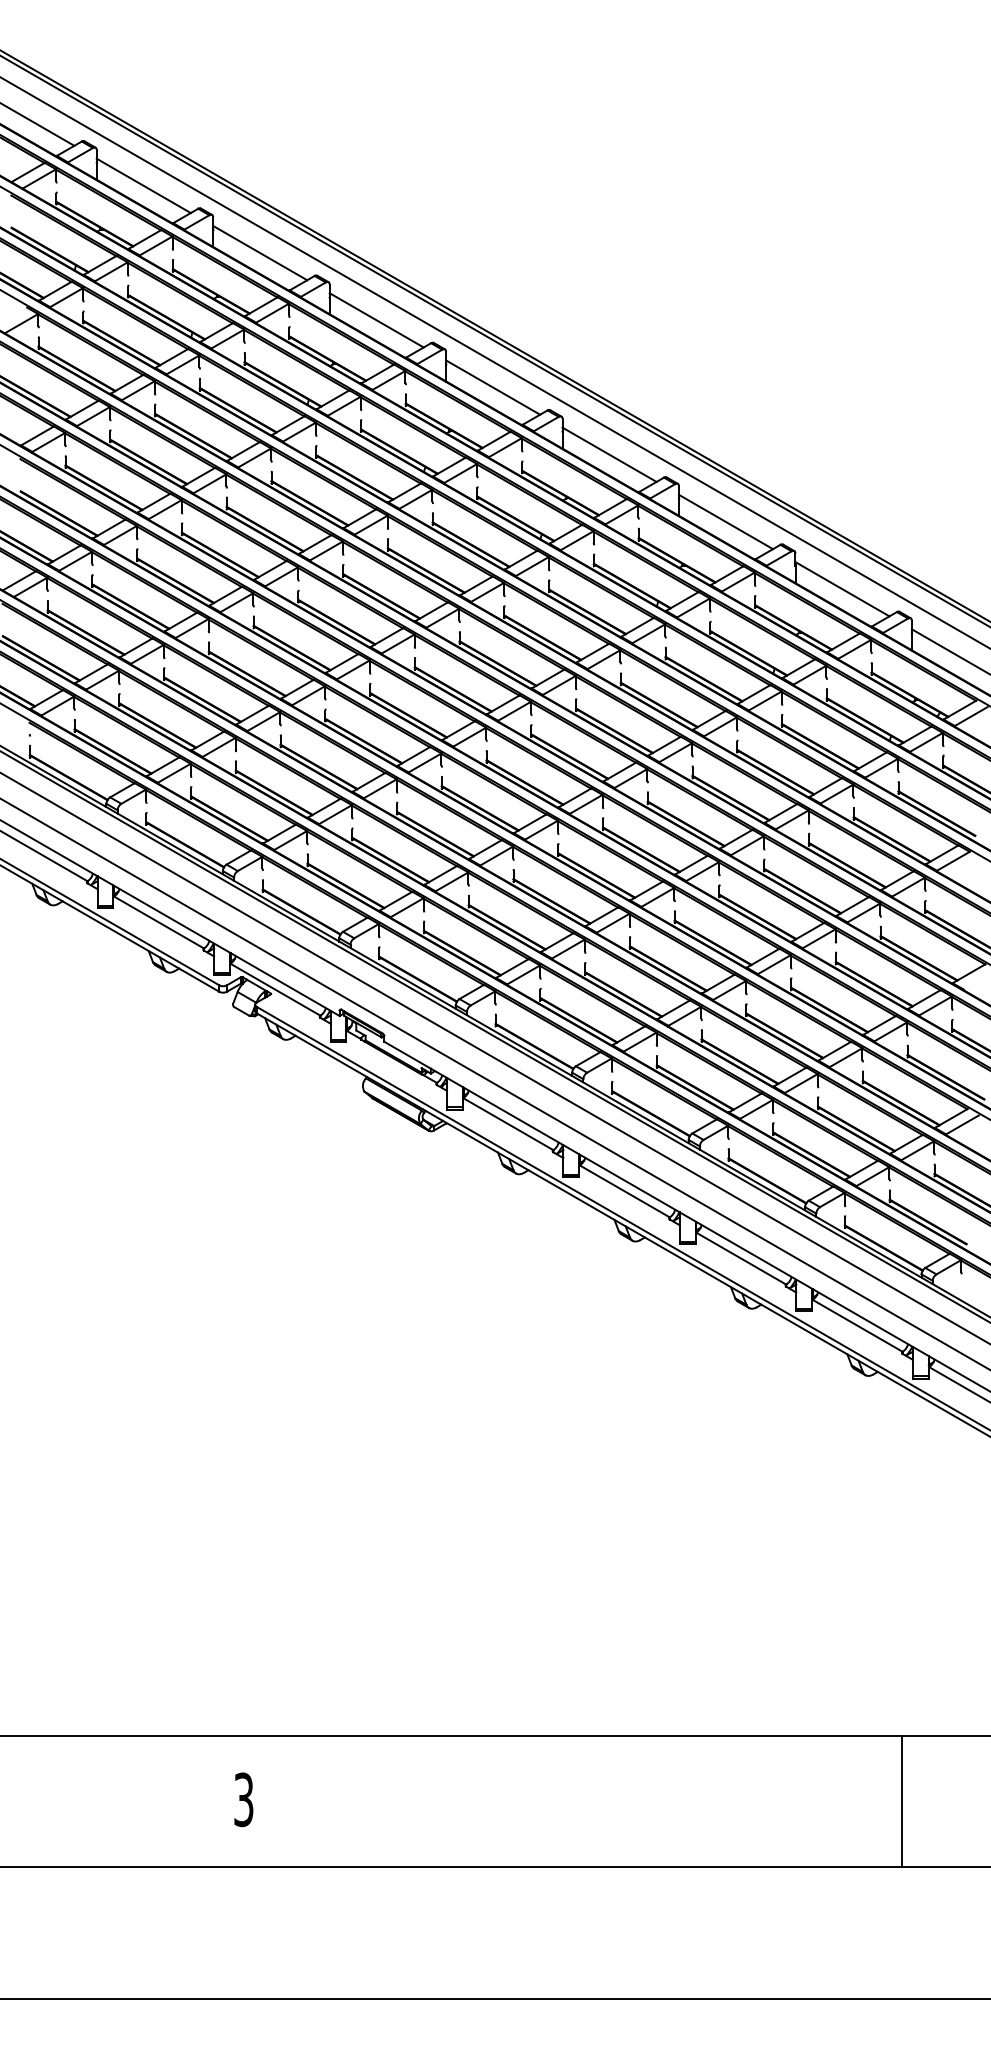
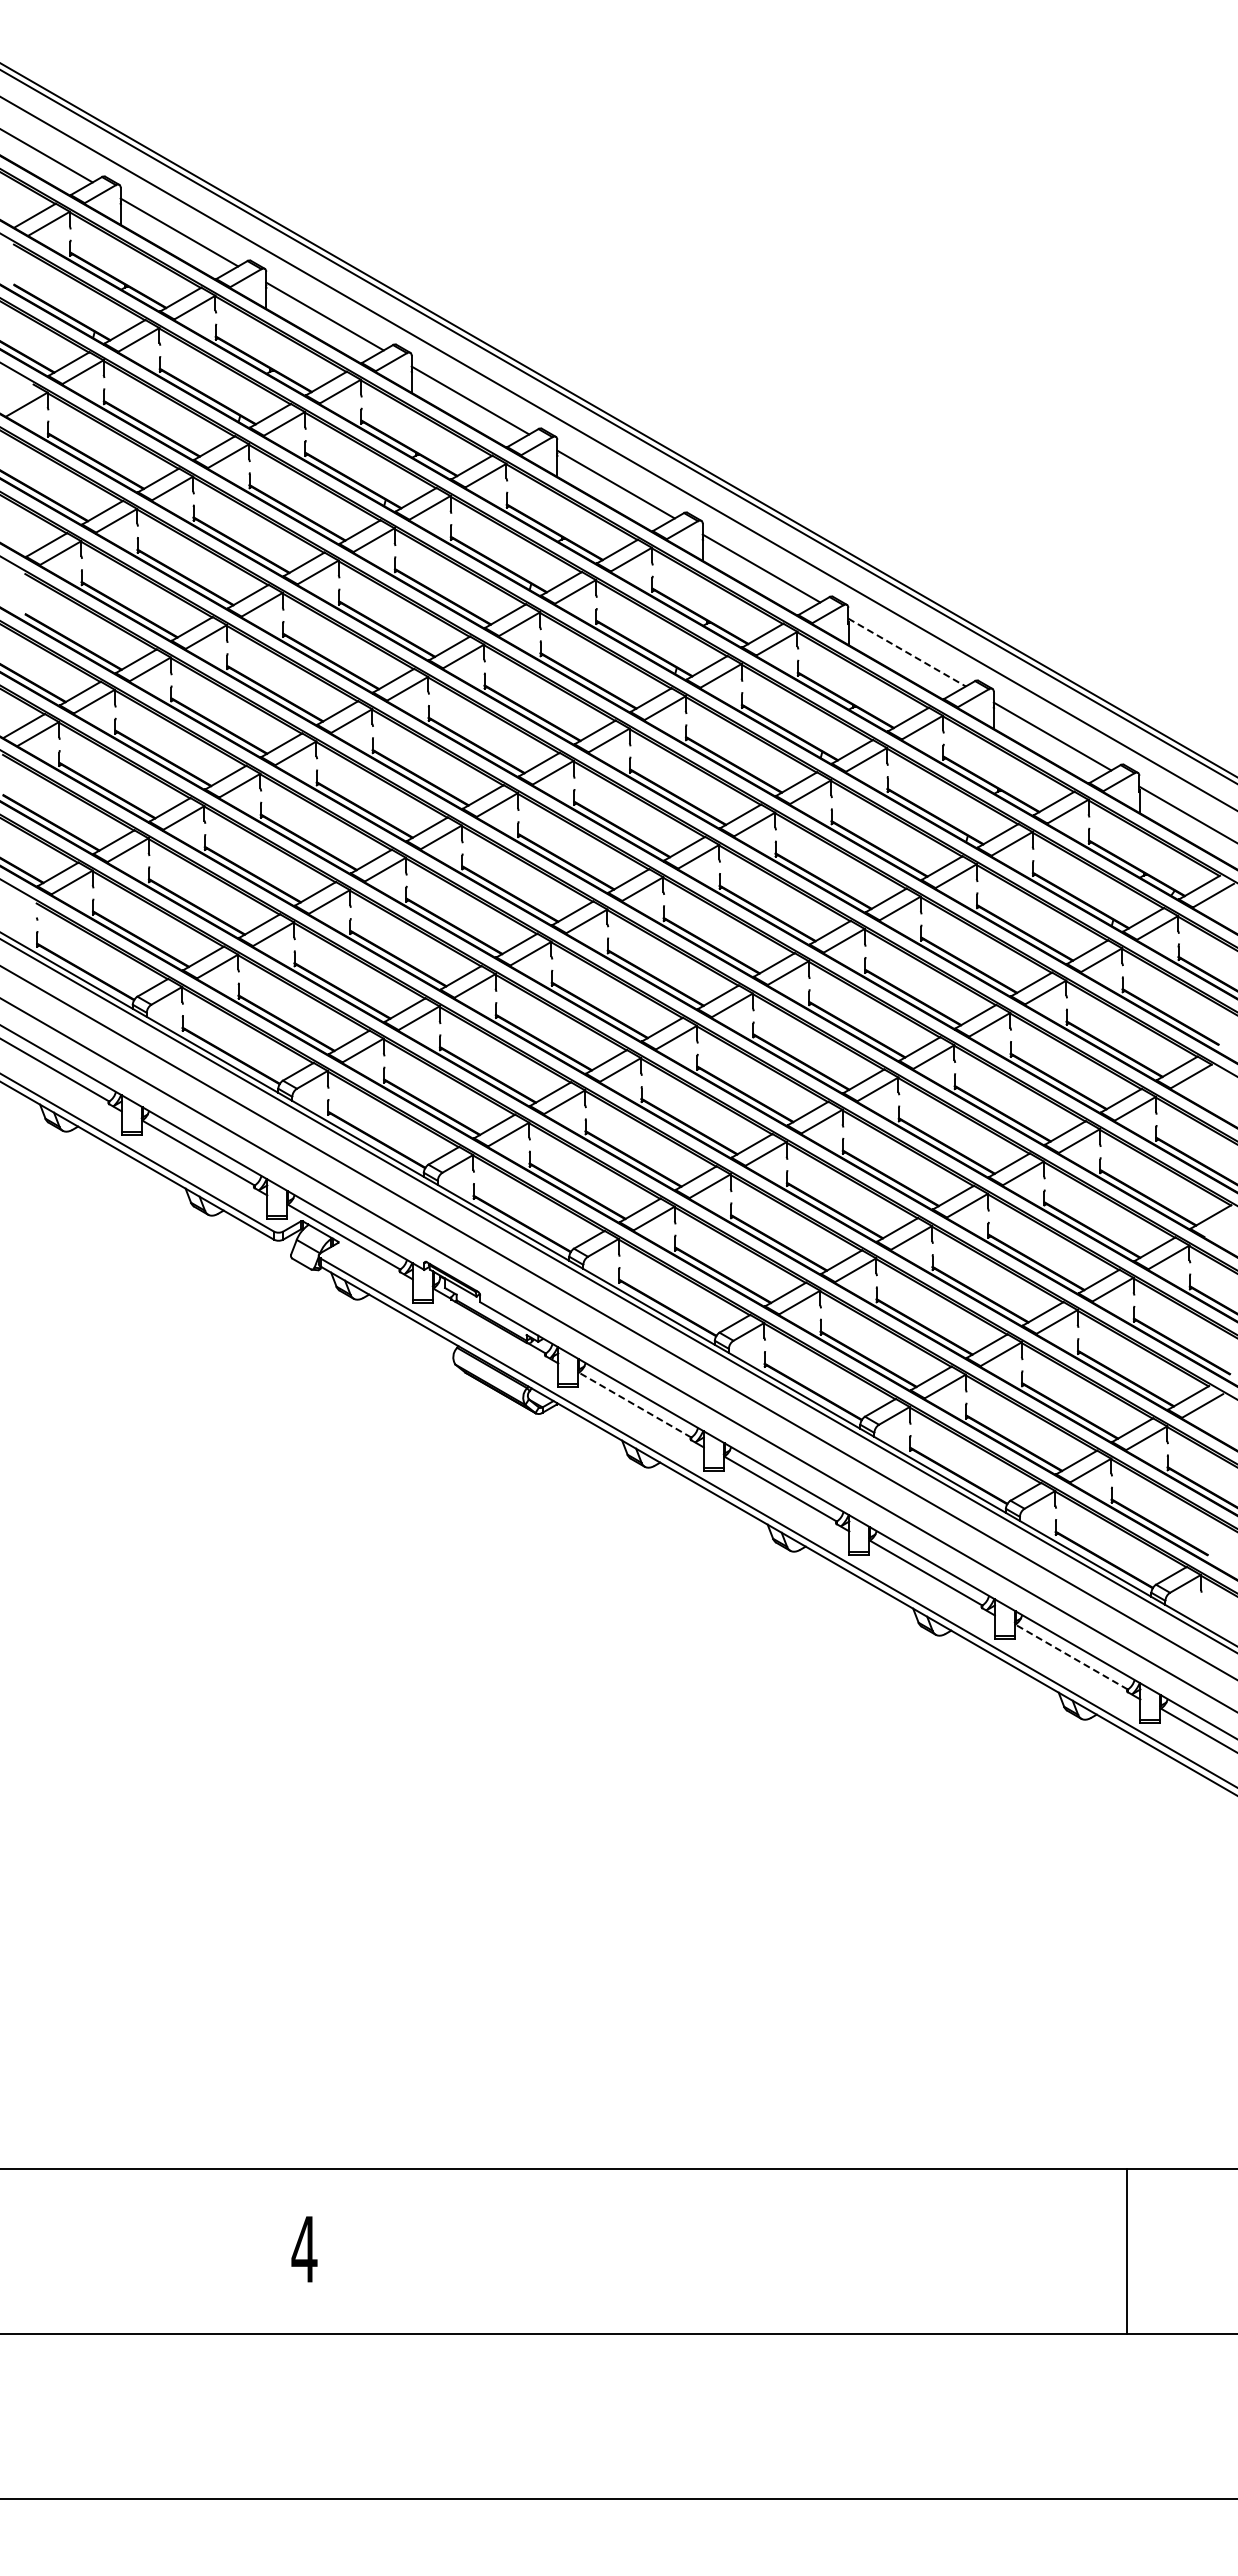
line: (726, 521) -> (907, 652), solid -> dashed
line: (508, 1124) -> (635, 1405), solid -> dashed
line: (857, 1326) -> (1071, 1657), solid -> dashed
text: (243, 1799) -> (304, 2249), 3 -> 4

